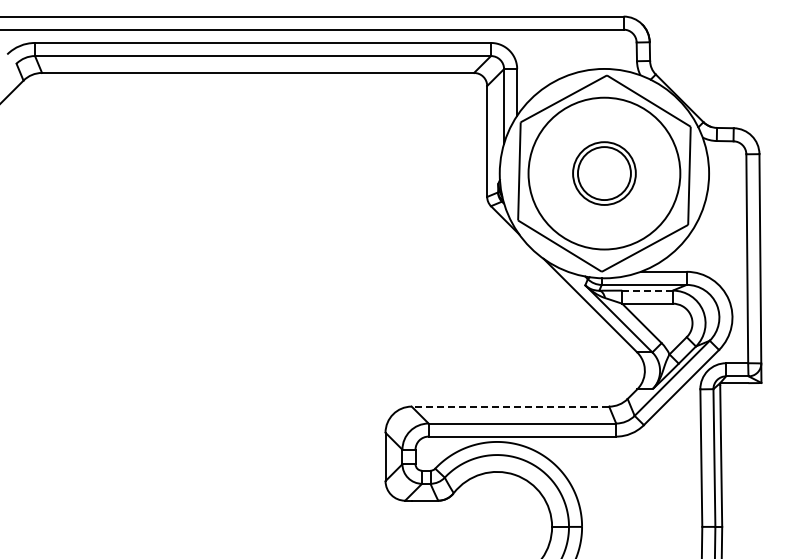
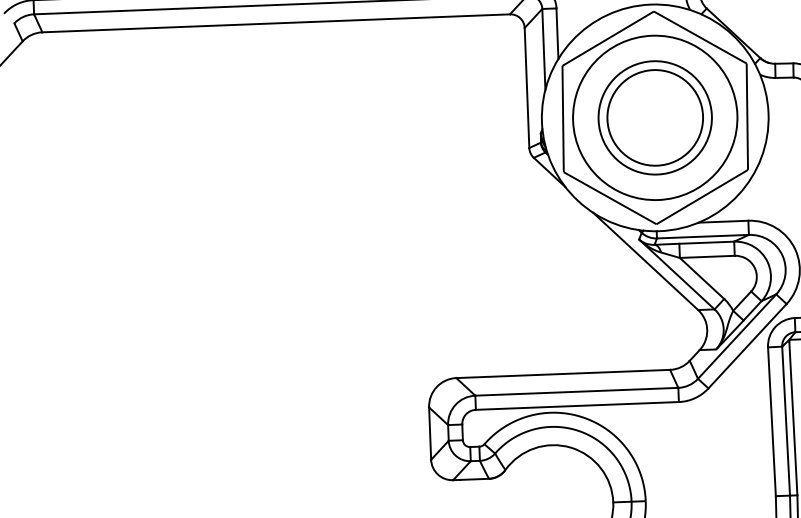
part: (604, 173) -> (655, 117), size x1.67
line: (647, 290) -> (706, 242), dashed -> solid
line: (510, 406) -> (563, 373), dashed -> solid

